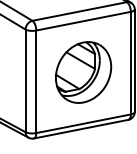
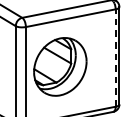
line: (130, 62) -> (115, 57), solid -> dashed
part: (83, 72) -> (60, 66), moved

